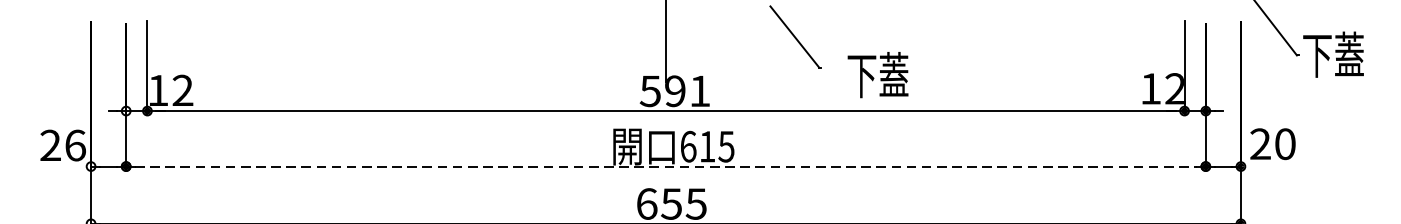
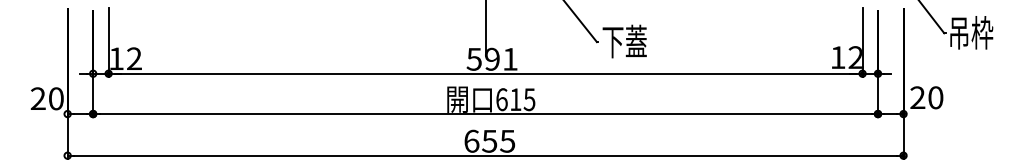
text: (1333, 54) -> (970, 32), 下蓋 -> 吊枠
text: (877, 74) -> (624, 41), moved
text: (75, 145) -> (56, 98), 26 -> 20
line: (667, 167) -> (486, 114), dashed -> solid

